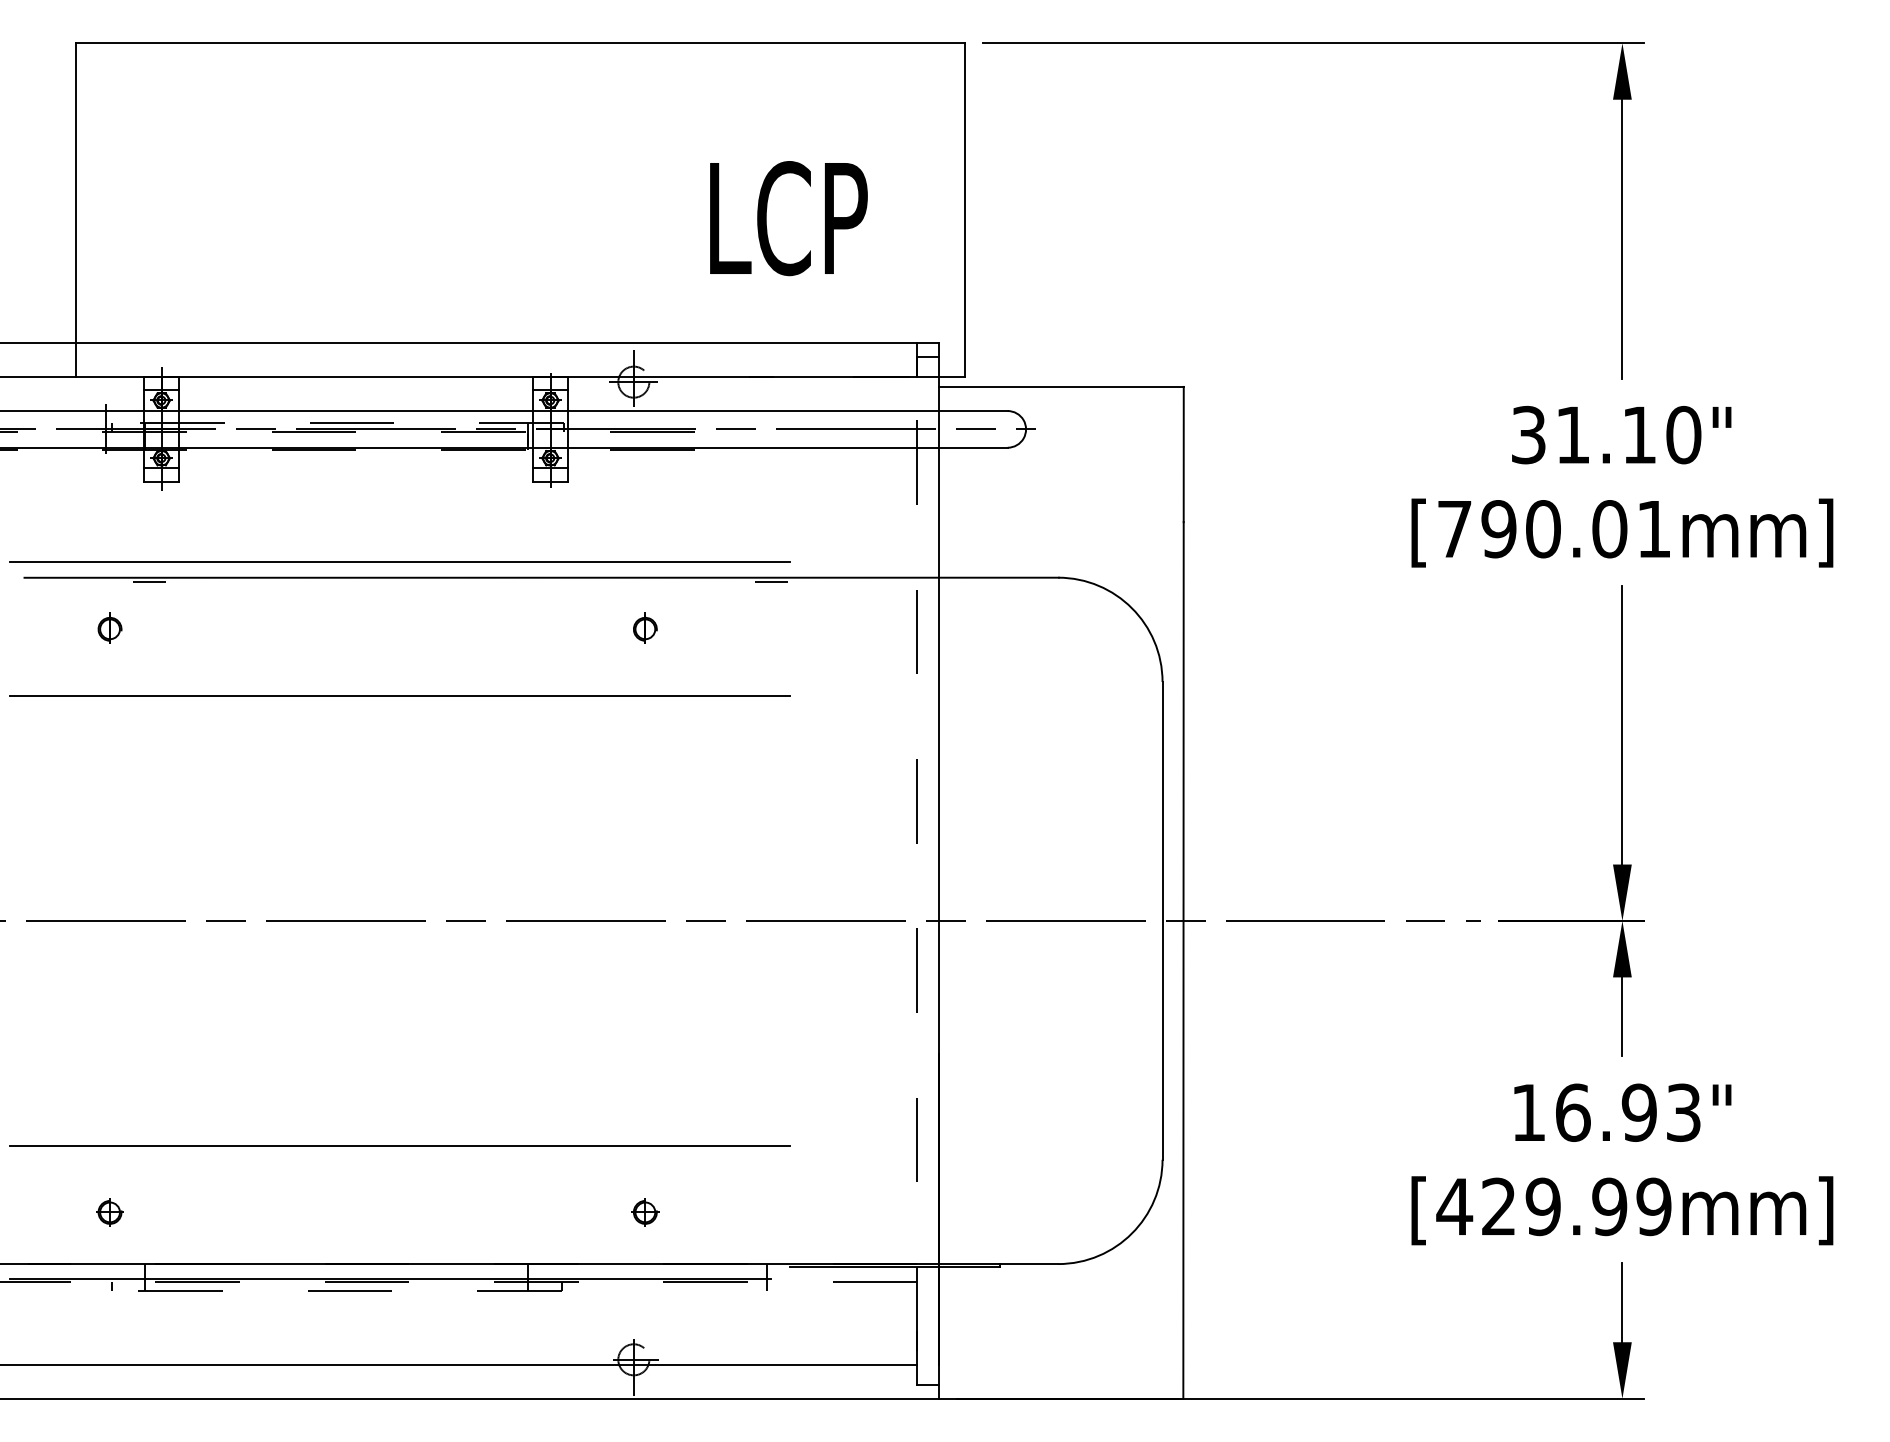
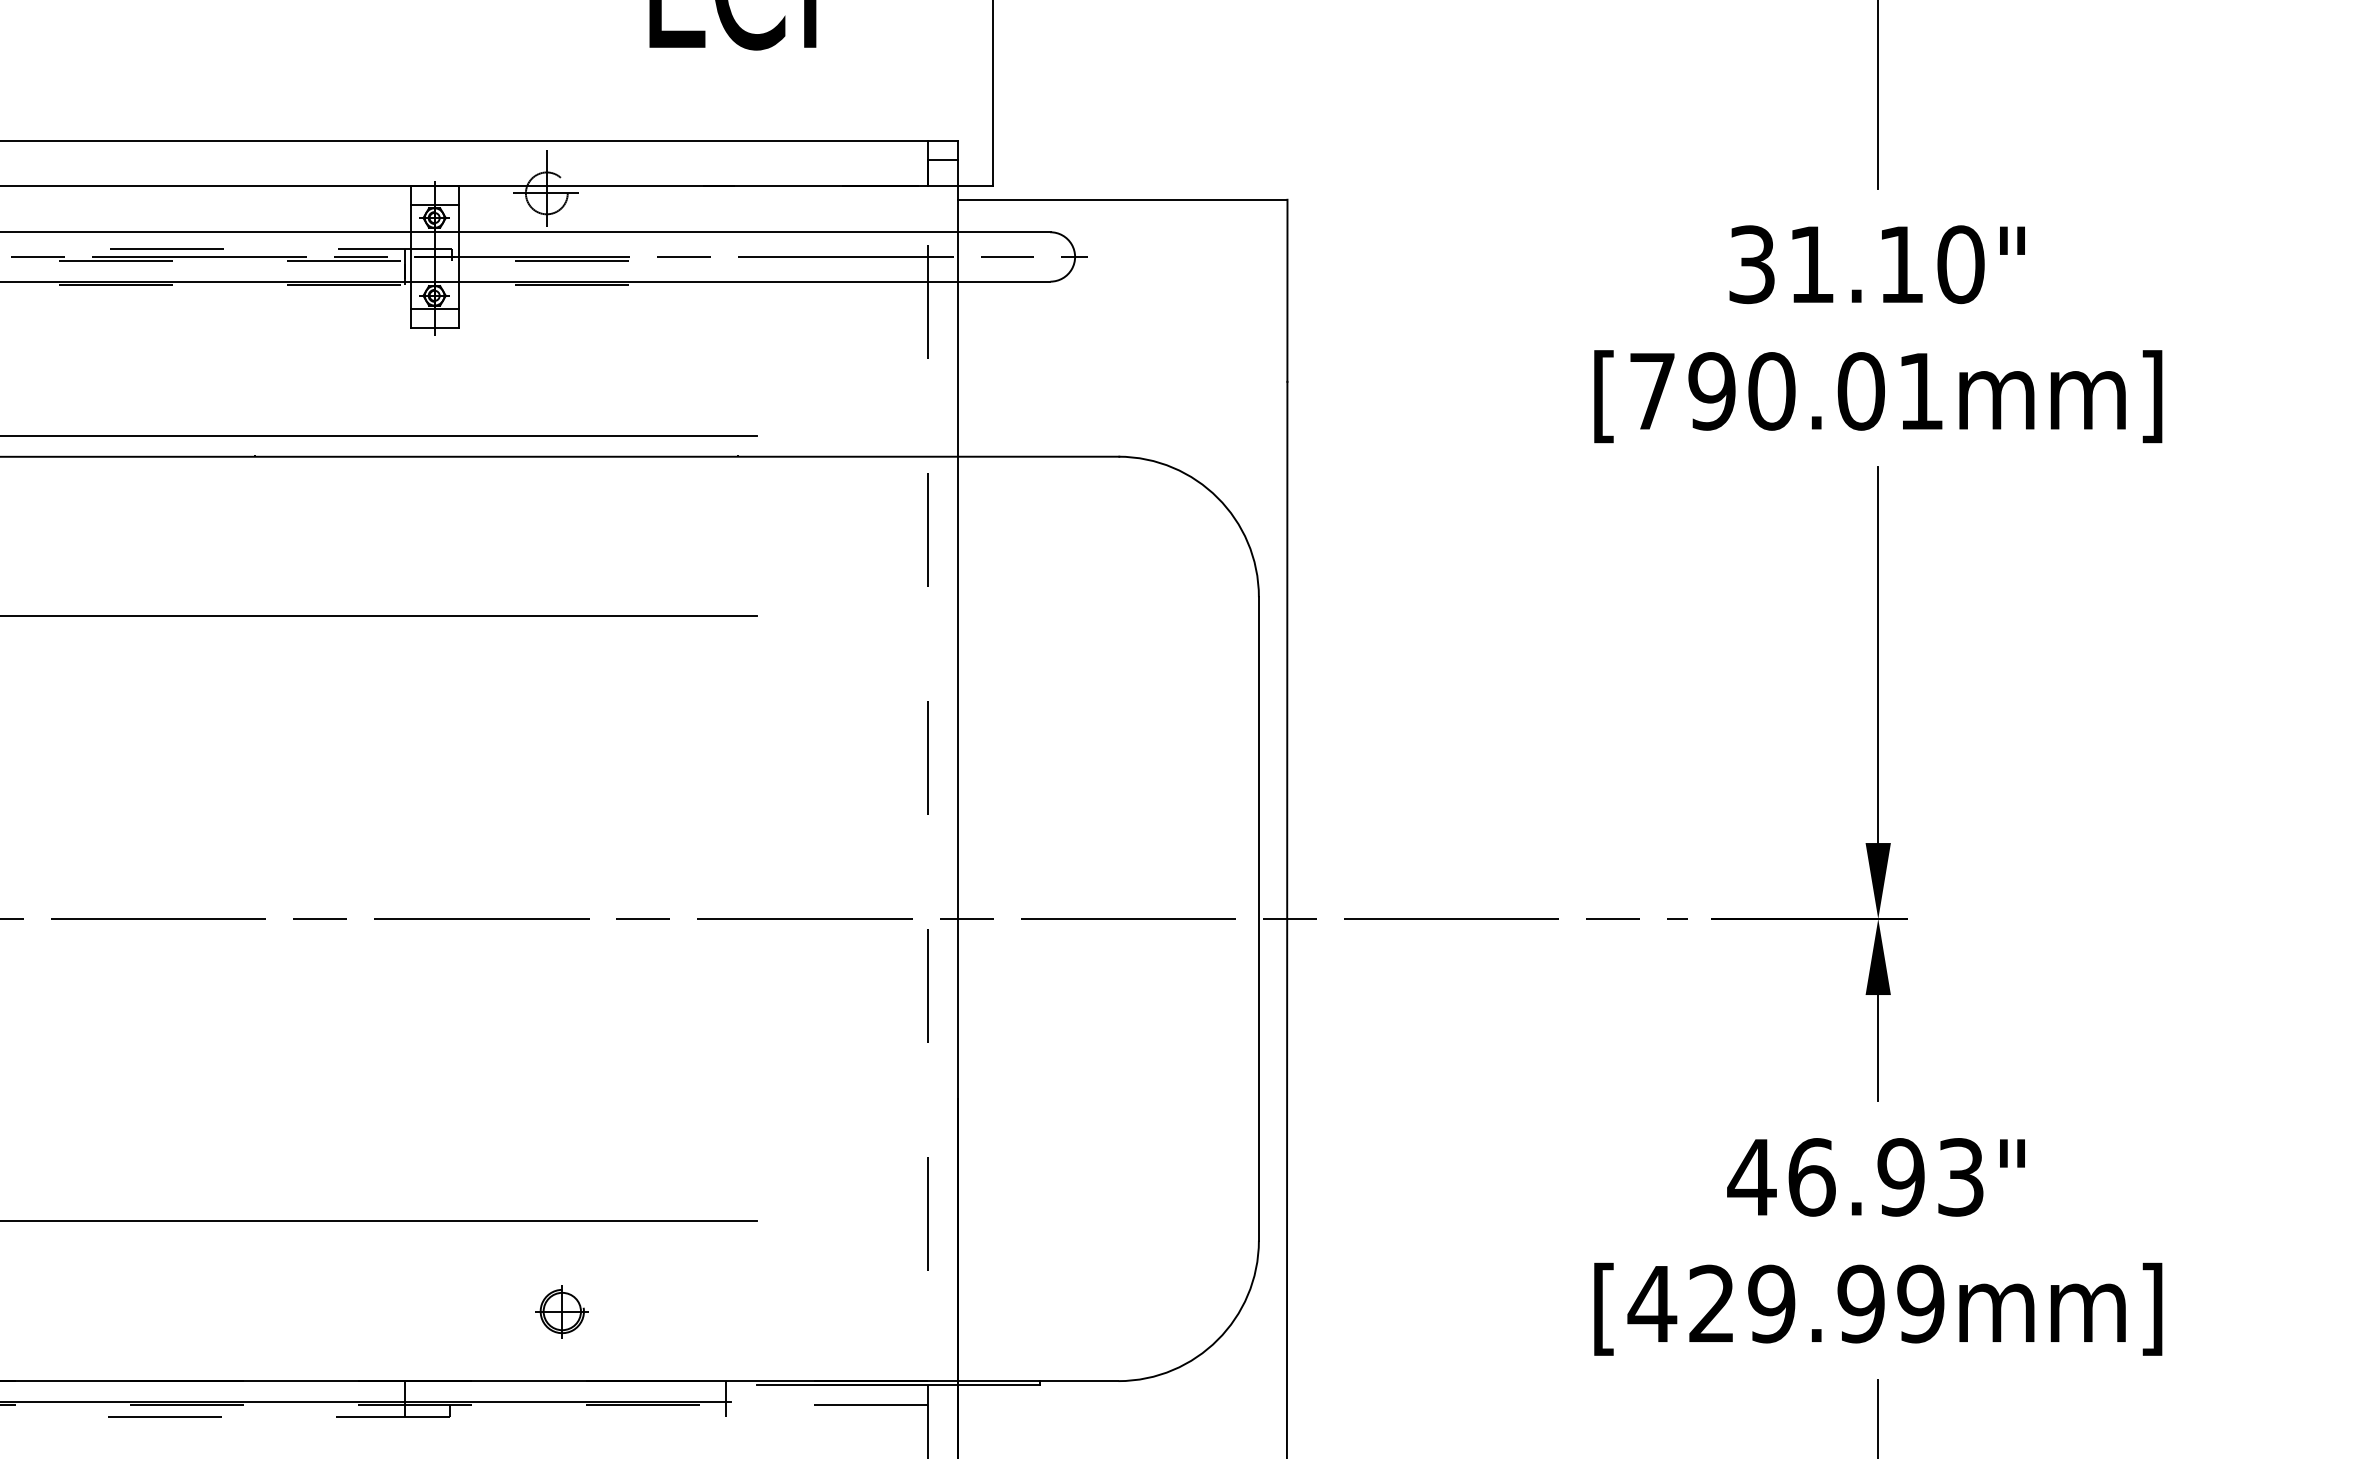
line: (771, 582) -> (732, 463), removed
part: (645, 627) -> (562, 523), removed
text: (1528, 1112) -> (1751, 1176), 16.93" -> 46.93"
part: (645, 1212) -> (562, 1311), size x1.4

